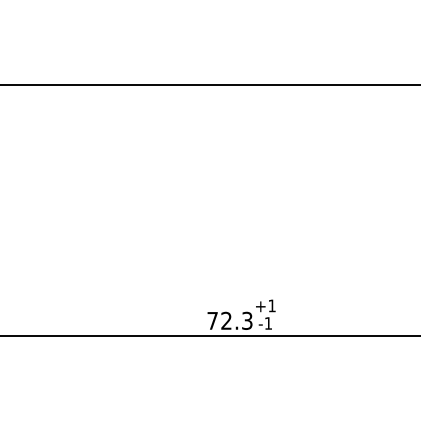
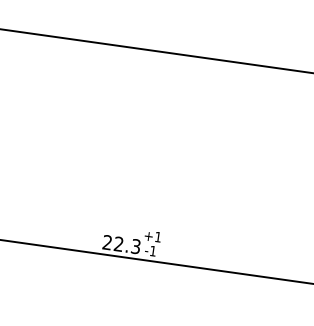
text: (212, 320) -> (107, 242), 72.3 -> 22.3

